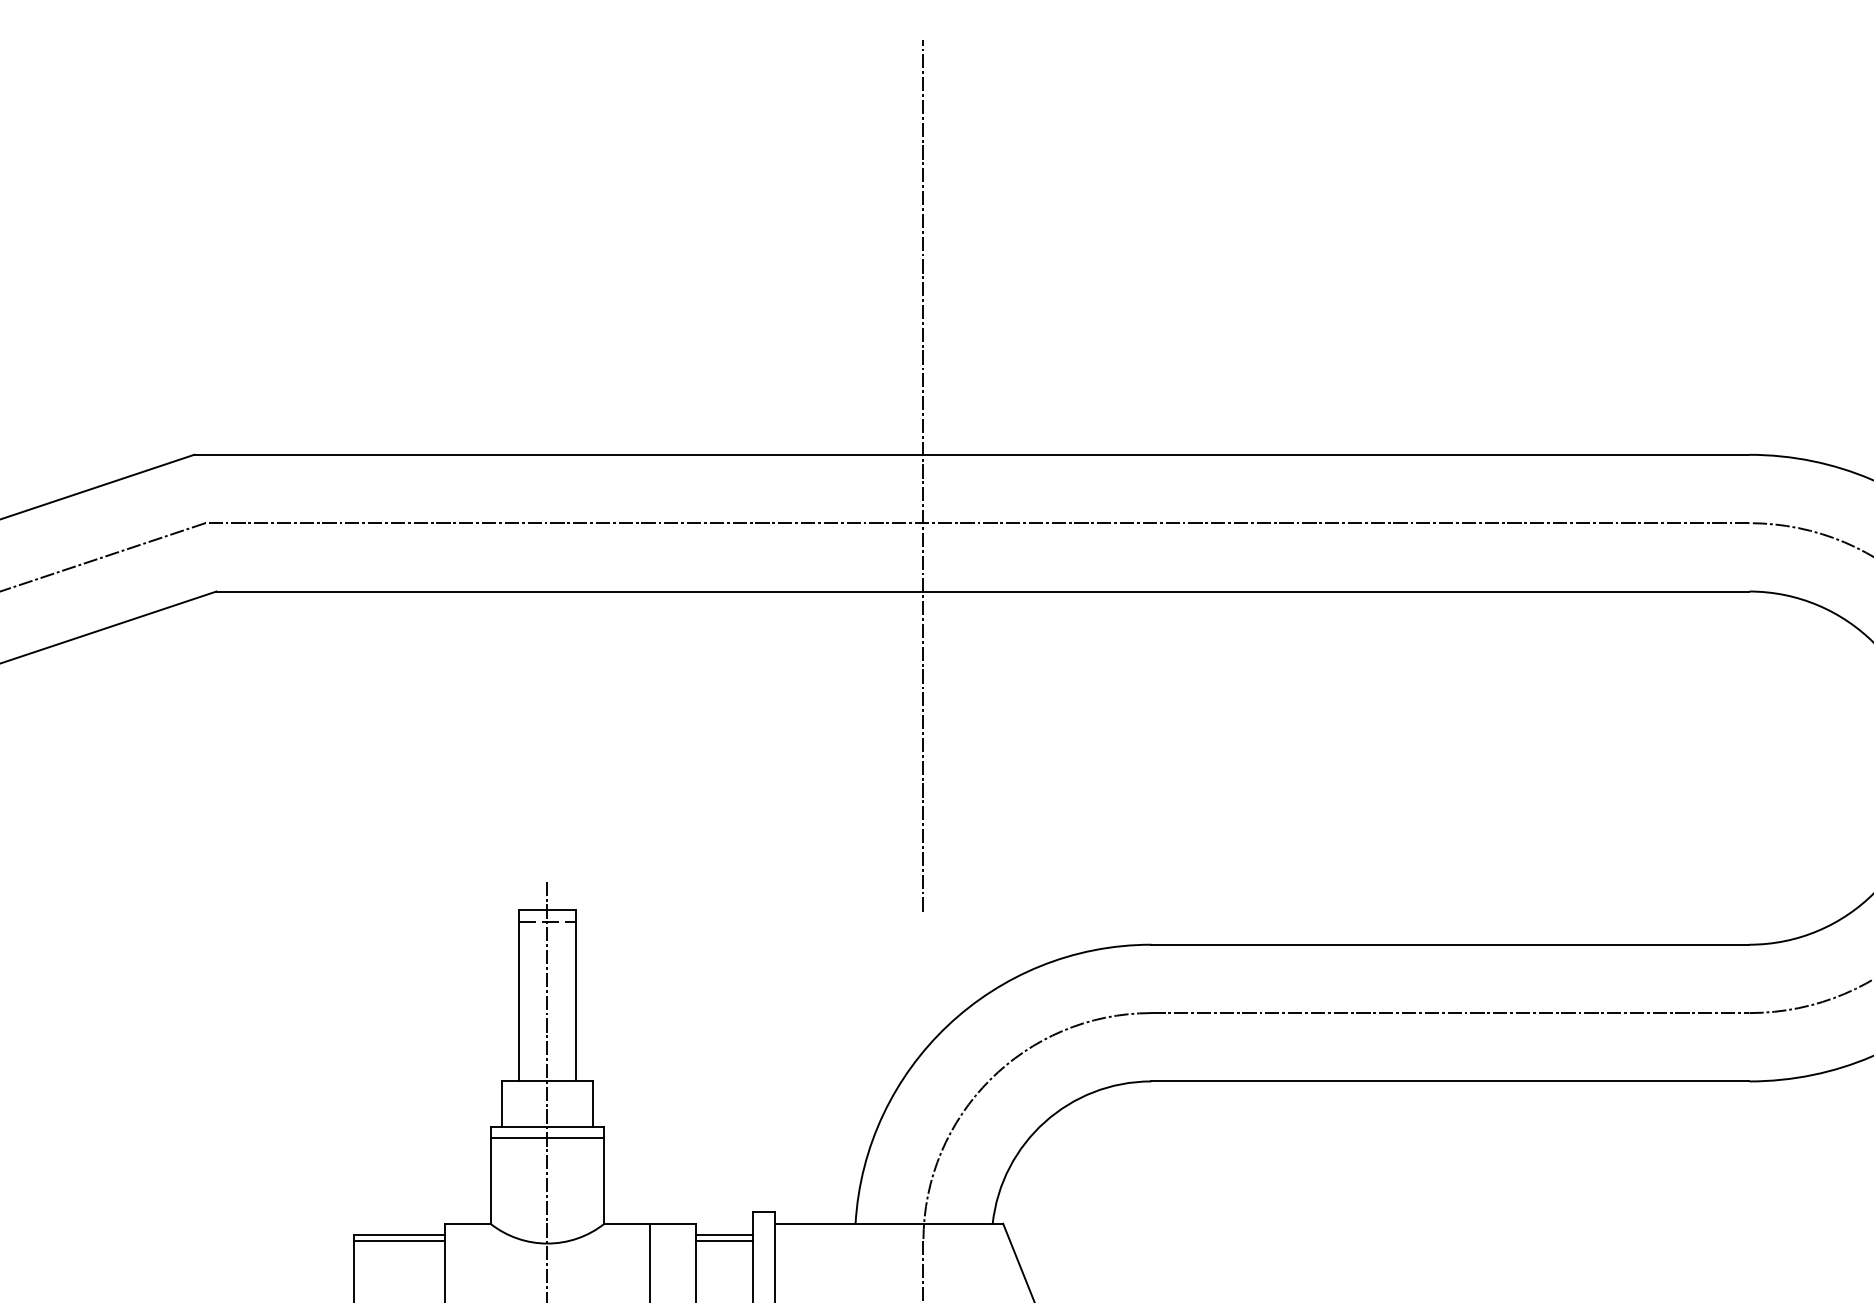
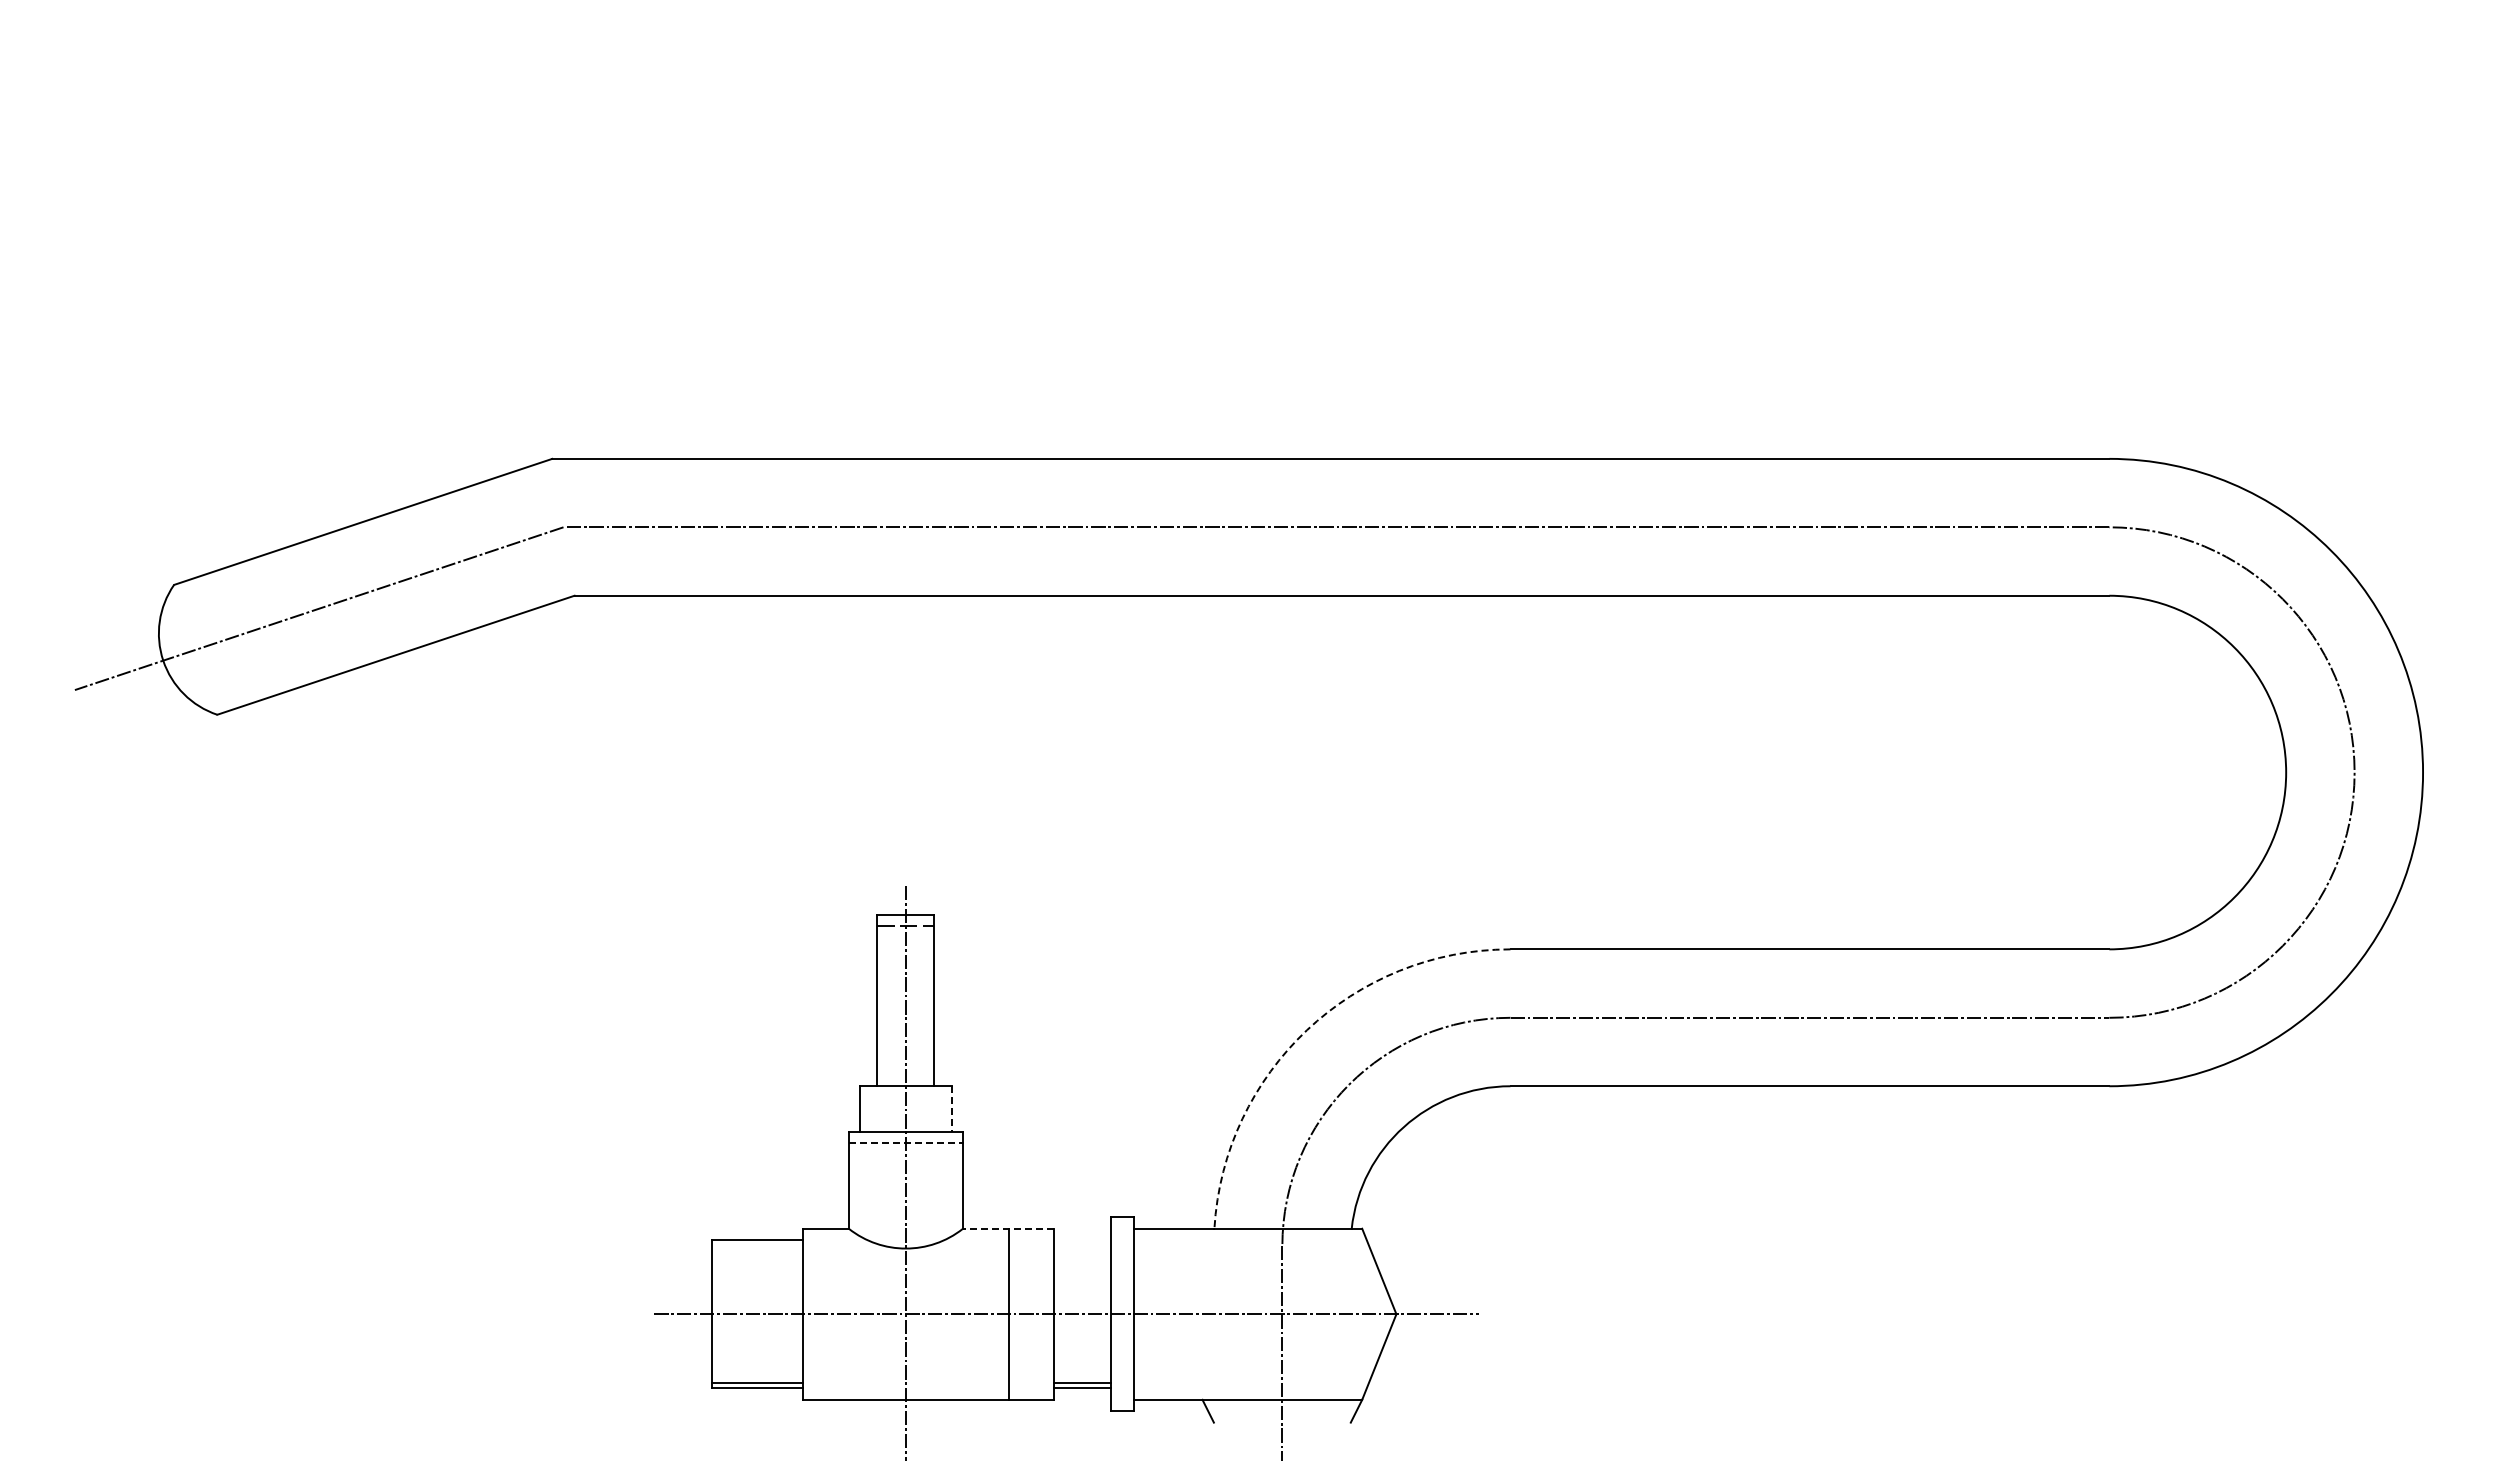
line: (923, 476) -> (1282, 480), removed
arc: (947, 1025) -> (1306, 1030), solid -> dashed
line: (592, 1103) -> (951, 1108), solid -> dashed
line: (548, 1138) -> (906, 1143), solid -> dashed
line: (649, 1223) -> (1008, 1228), solid -> dashed
line: (723, 1235) -> (1082, 1240), removed
line: (399, 1240) -> (757, 1245), removed
line: (723, 1240) -> (1082, 1245), removed

